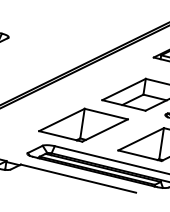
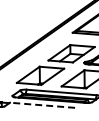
line: (78, 179) -> (42, 105), solid -> dashed

